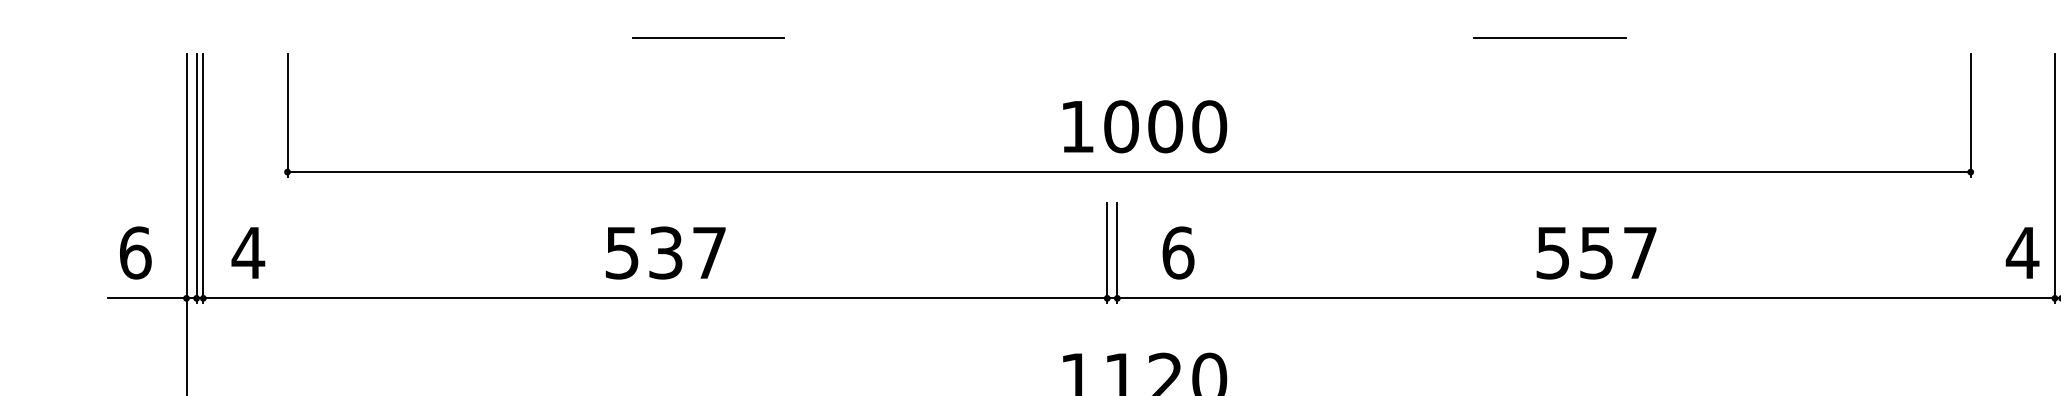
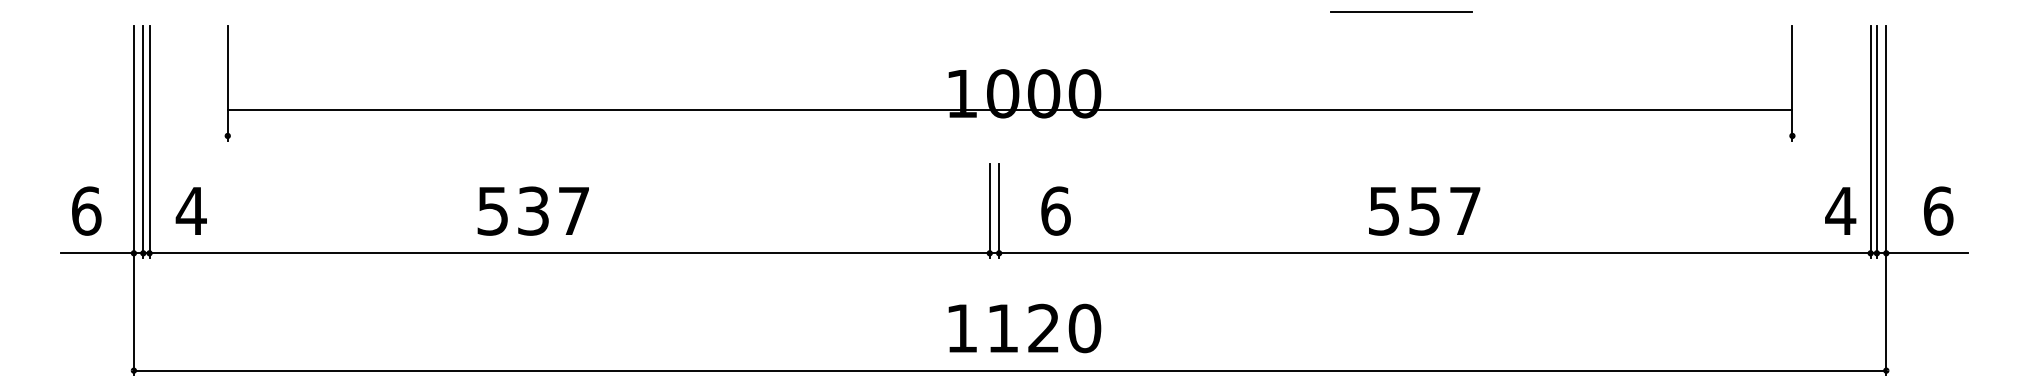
line: (707, 38) -> (618, 11), removed
line: (1128, 171) -> (1009, 109), moved
text: (664, 252) -> (532, 210), moved
text: (1596, 253) -> (1424, 211), moved

